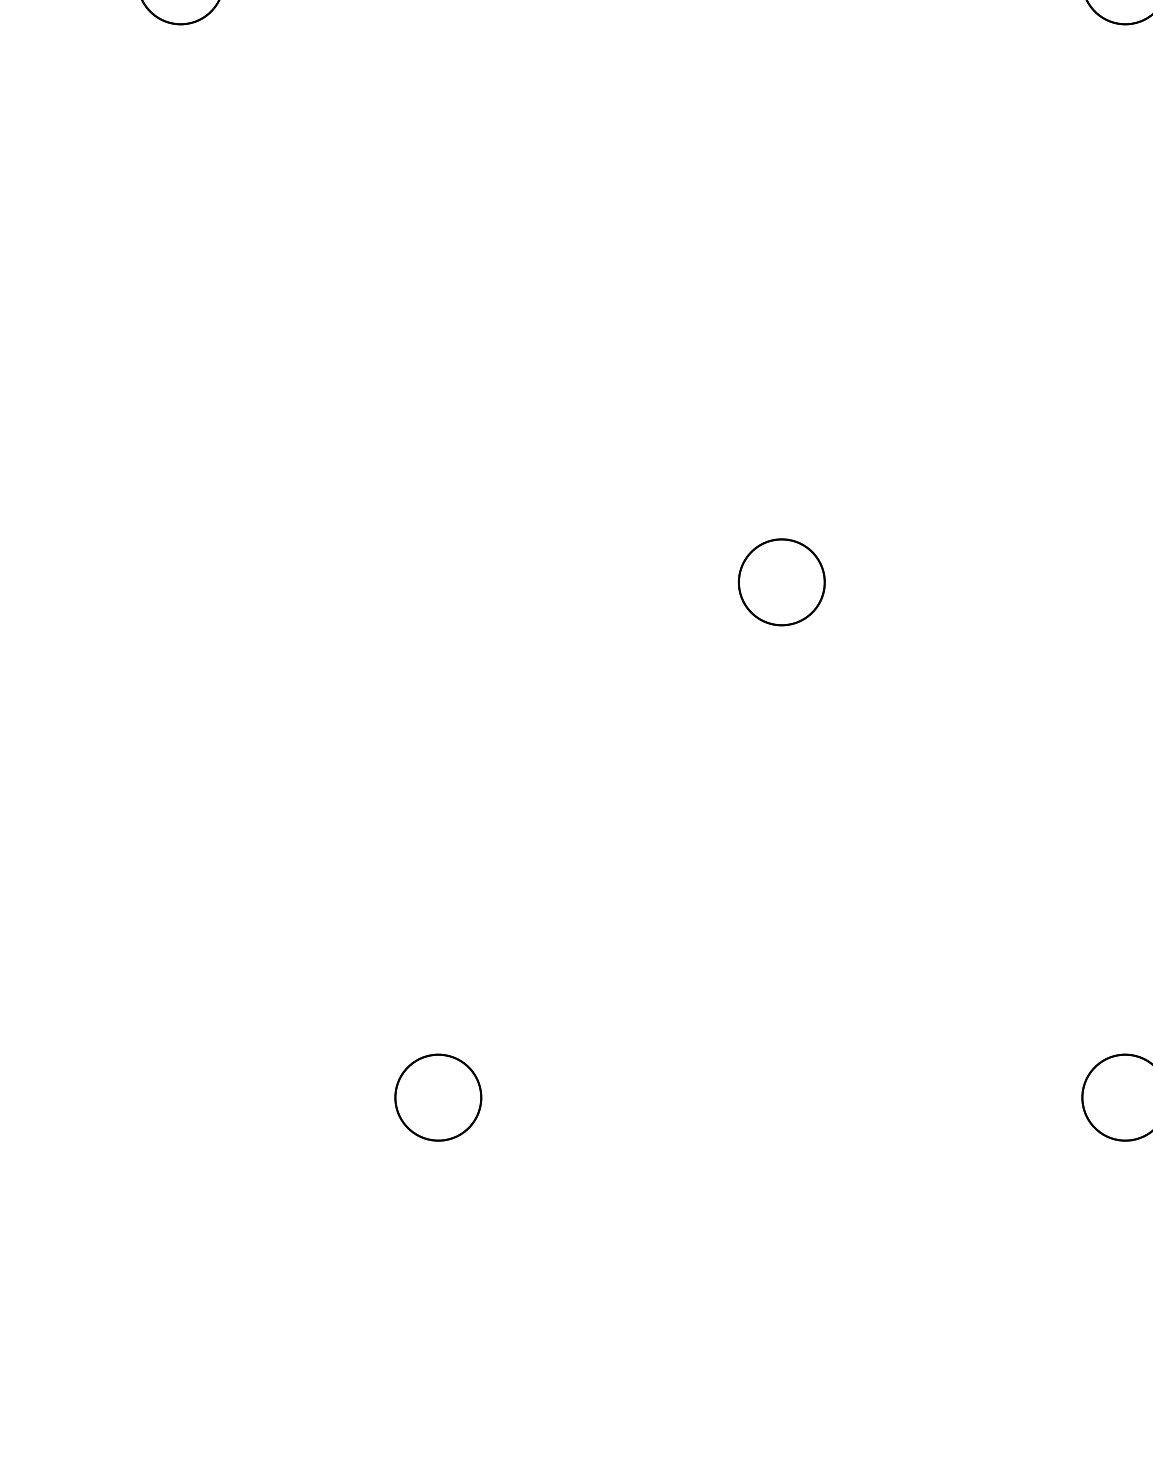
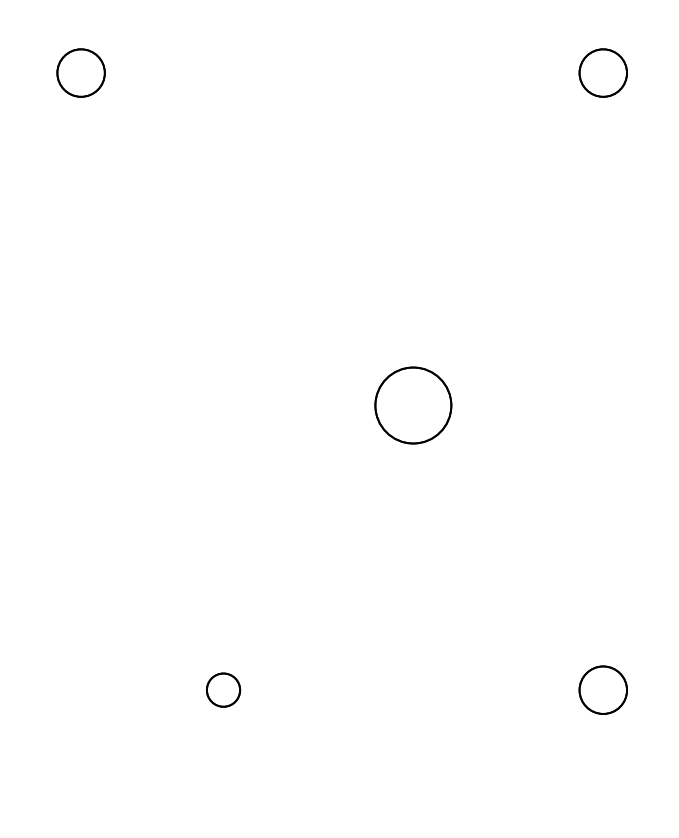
part: (781, 580) -> (413, 404), size x1.6
part: (438, 1096) -> (223, 689), size x0.7

